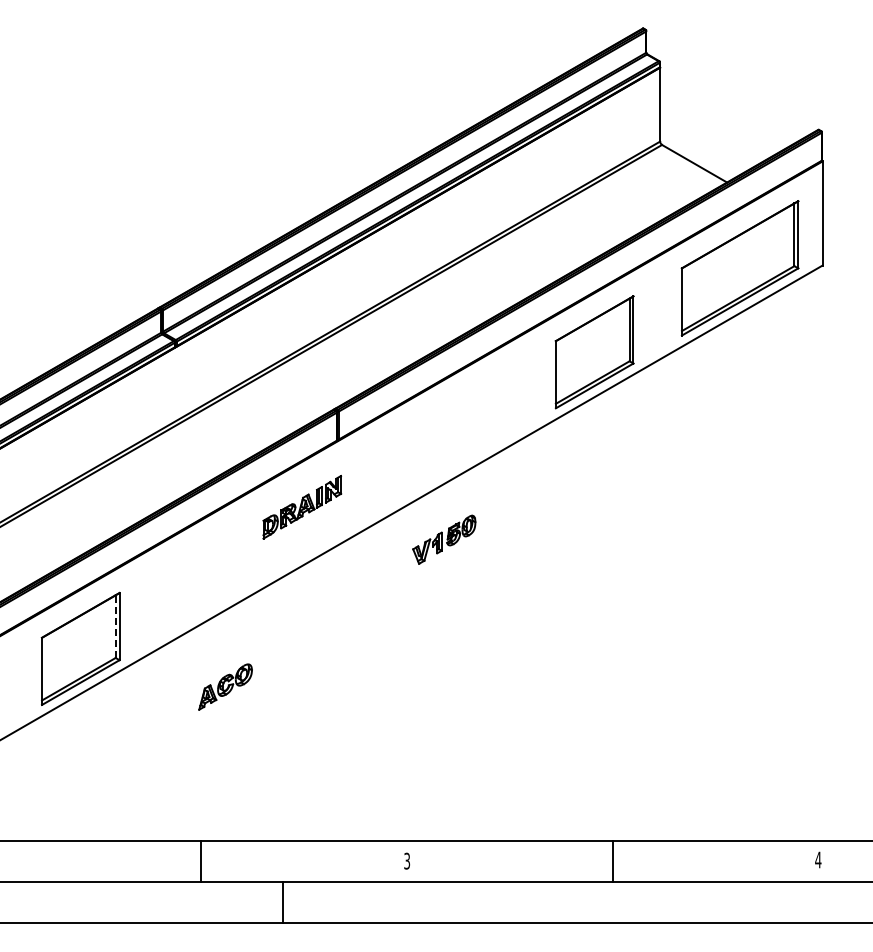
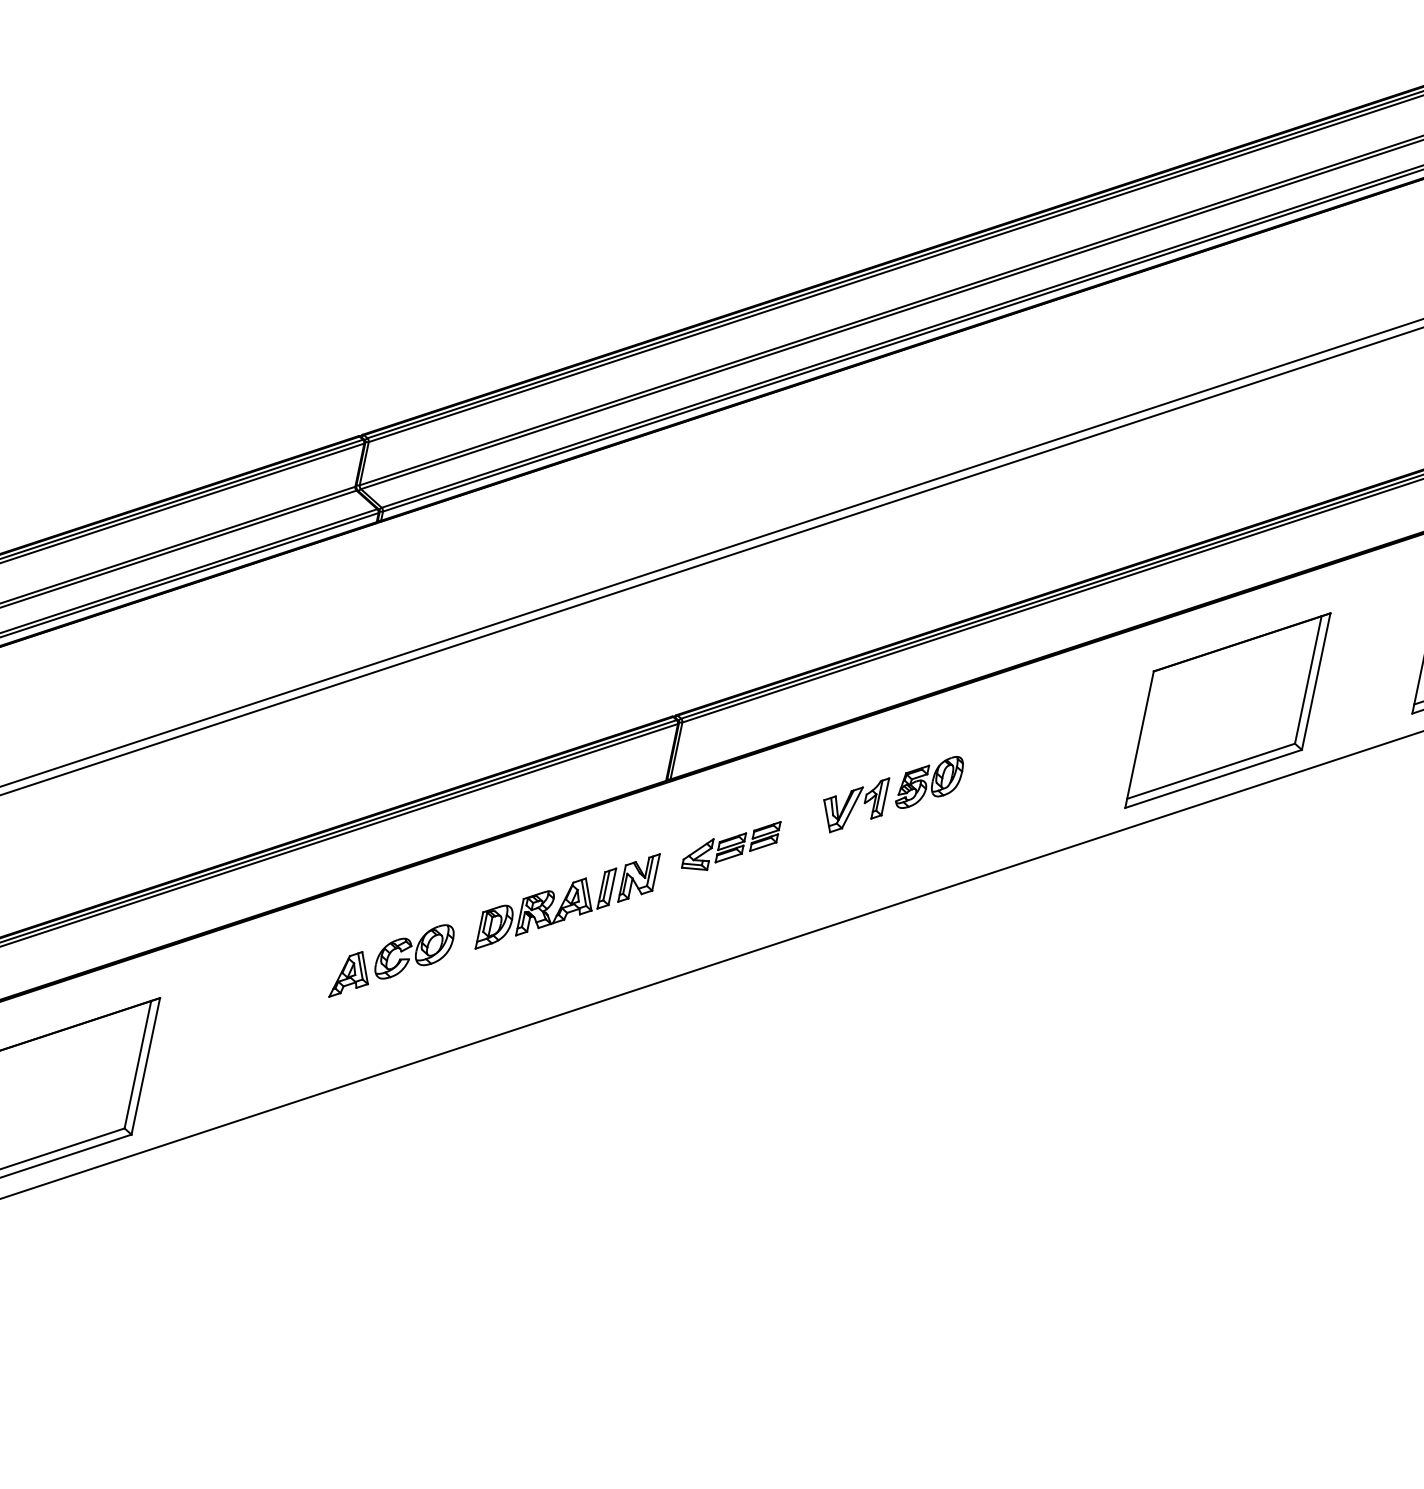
part: (373, 464) -> (730, 844), added
part: (444, 539) -> (891, 793), moved
line: (115, 626) -> (137, 1064), dashed -> solid
part: (225, 686) -> (392, 960), moved

